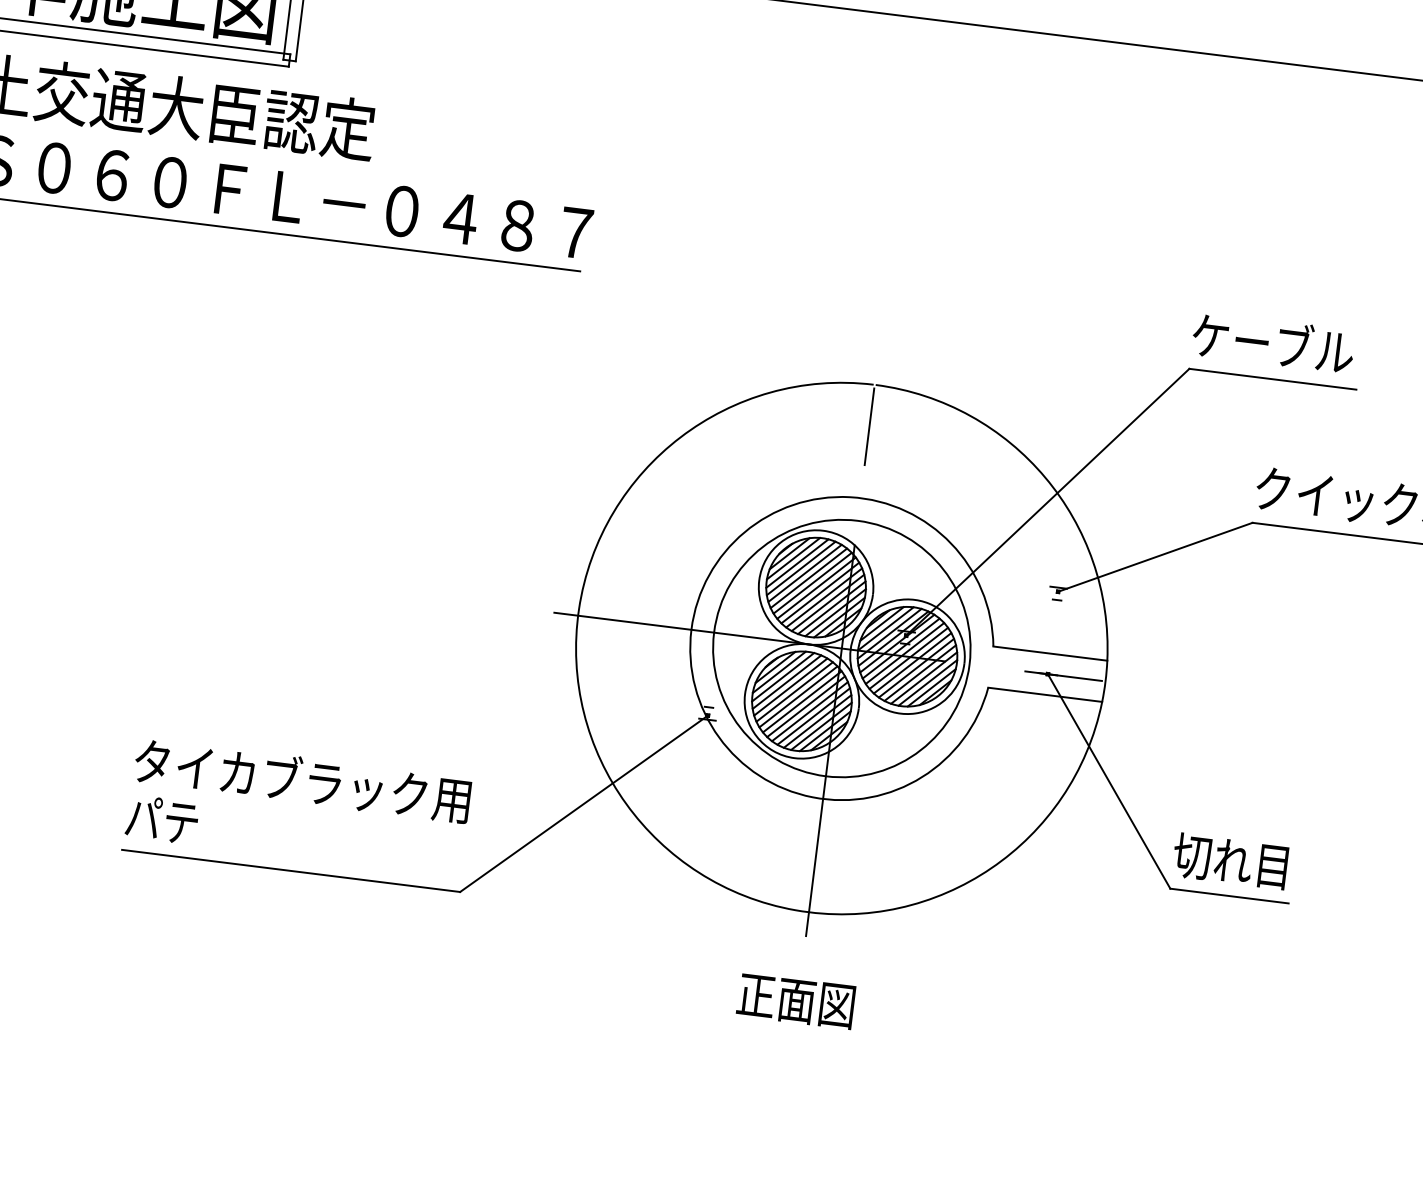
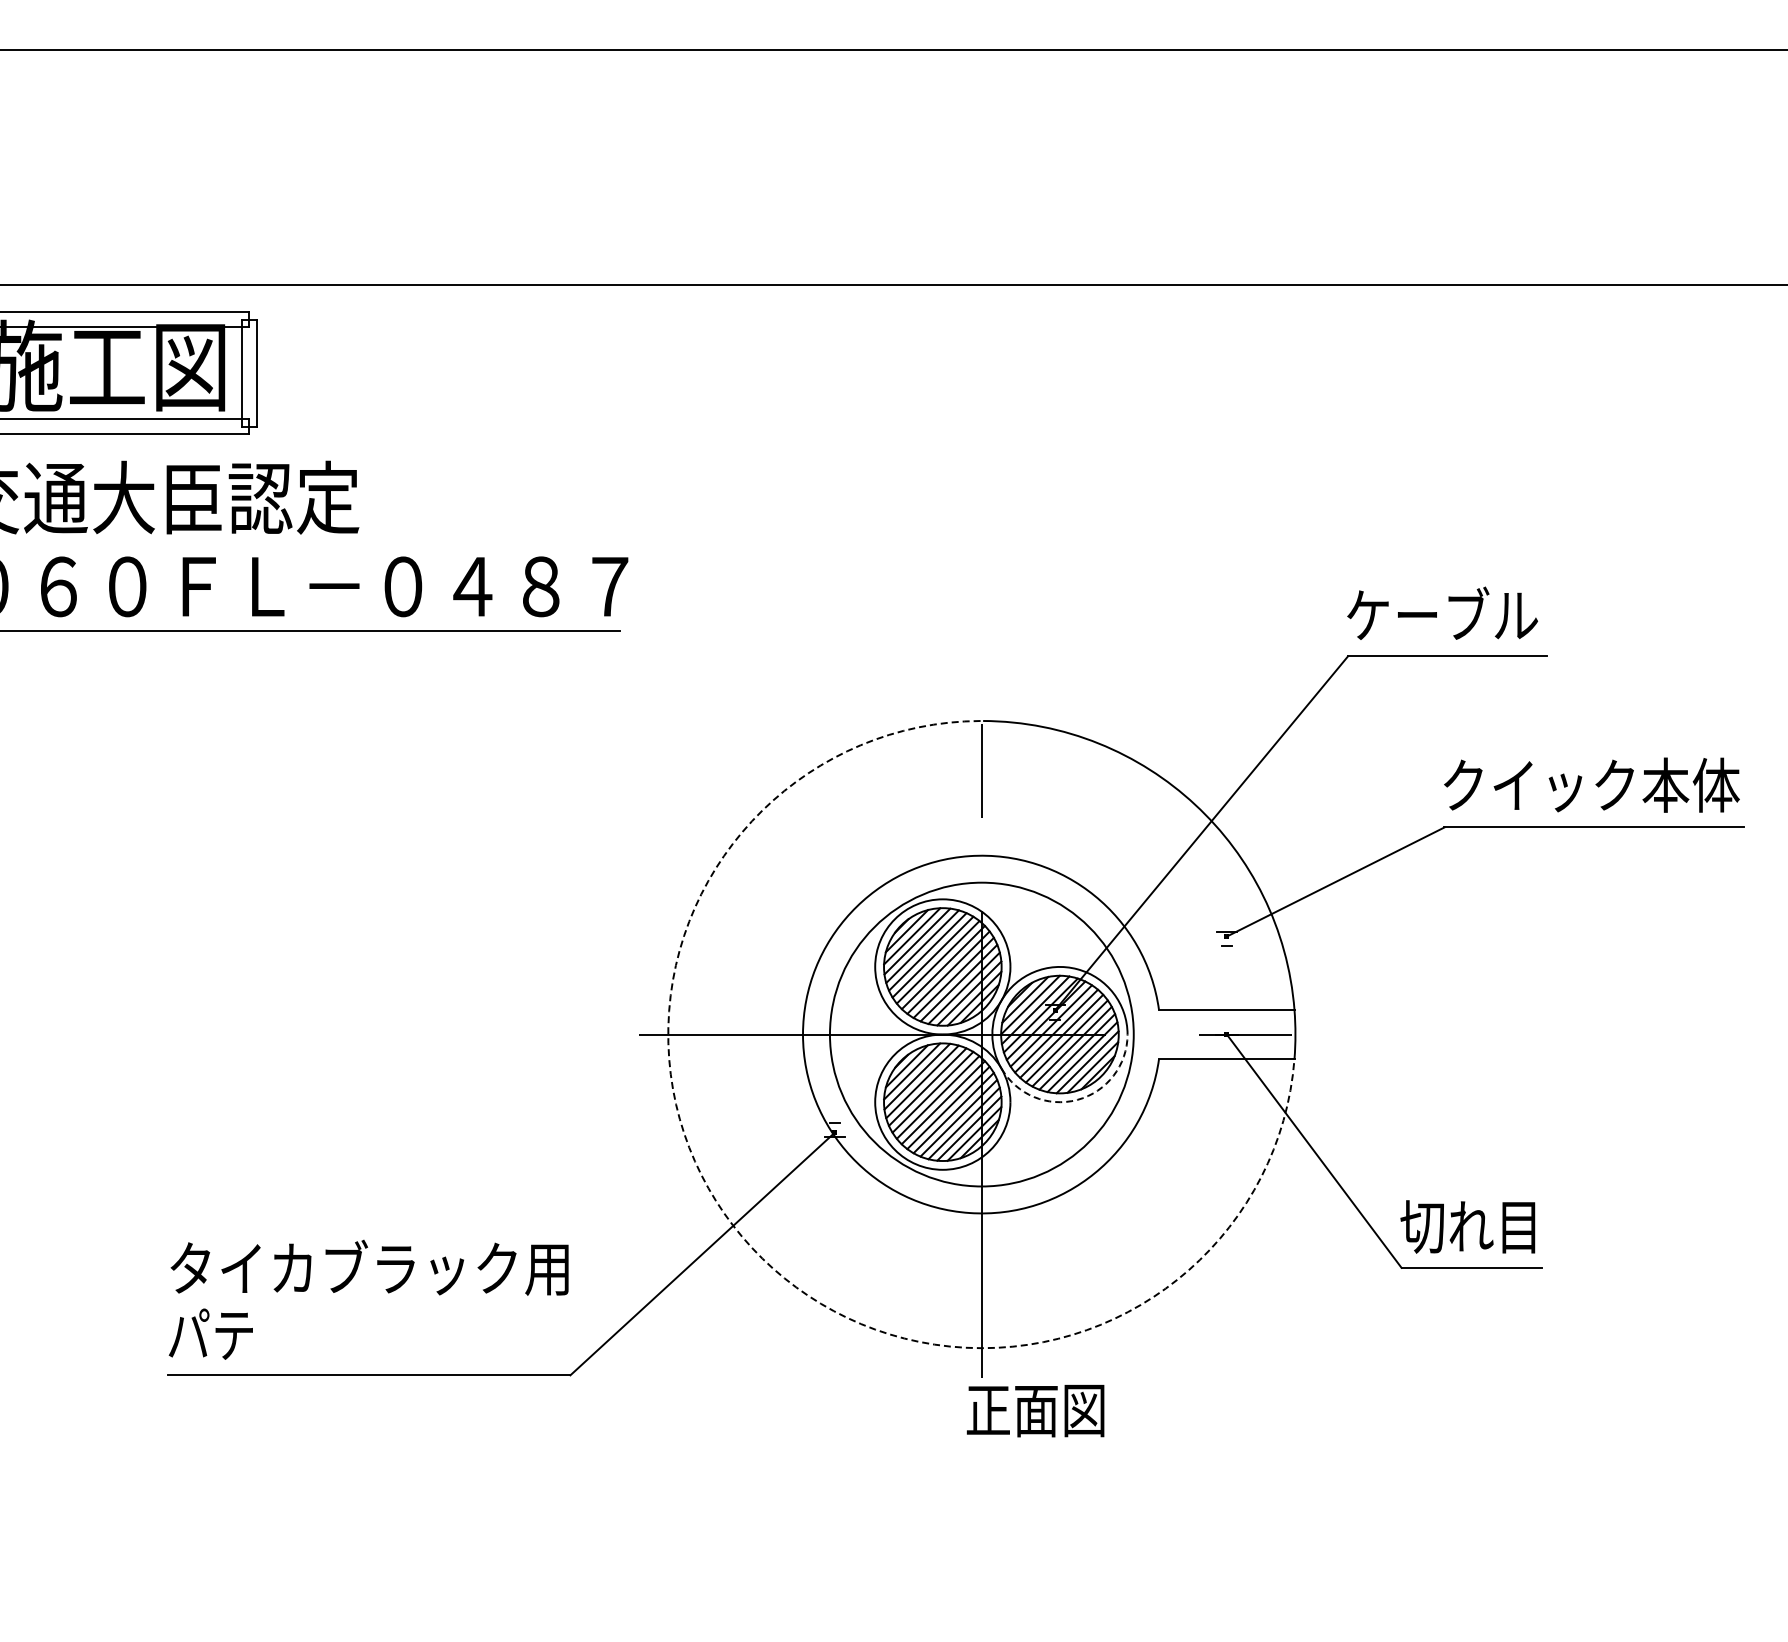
arc: (915, 713) -> (1077, 1099), solid -> dashed
arc: (626, 803) -> (752, 1247), solid -> dashed
text: (795, 1001) -> (1035, 1411), moved

